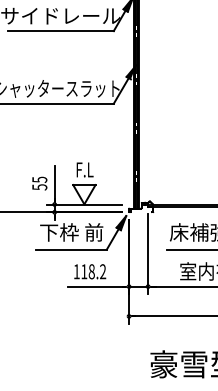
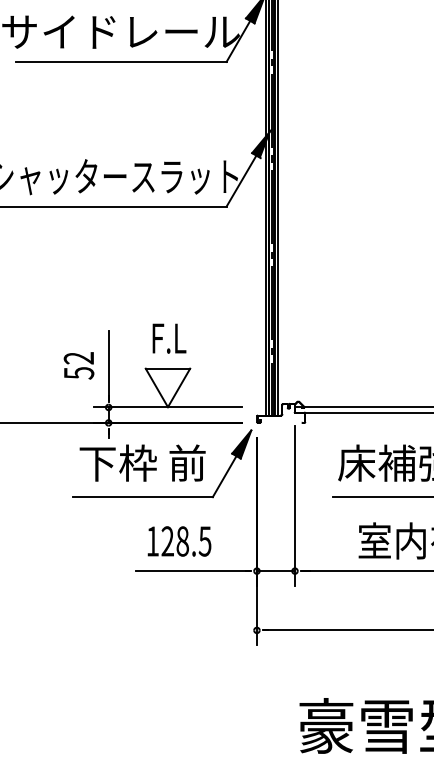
text: (39, 179) -> (78, 357), 55 -> 52
text: (93, 271) -> (186, 540), 118.2 -> 128.5

